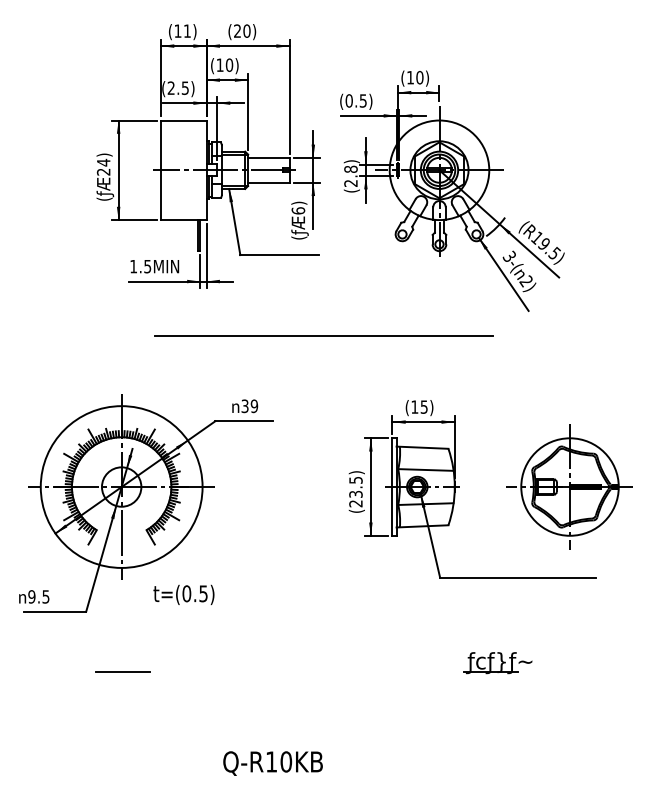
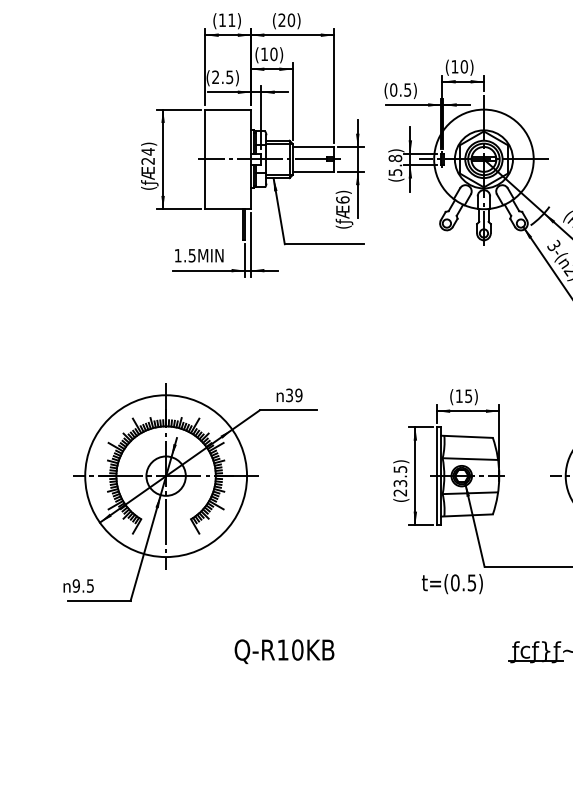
text: (350, 183) -> (394, 172), 2.8 -> 5.8
line: (324, 336) -> (368, 325), removed
text: (183, 594) -> (451, 583), moved
line: (122, 671) -> (166, 660), removed
text: (272, 763) -> (283, 651), moved

